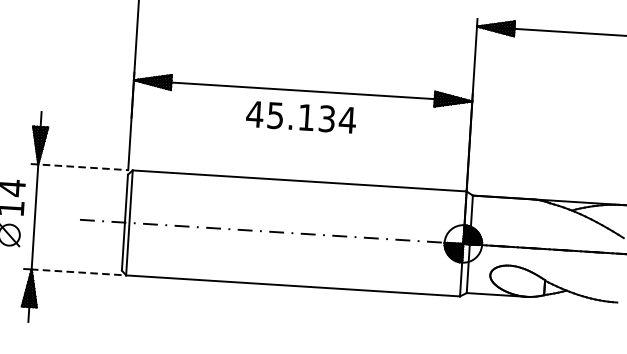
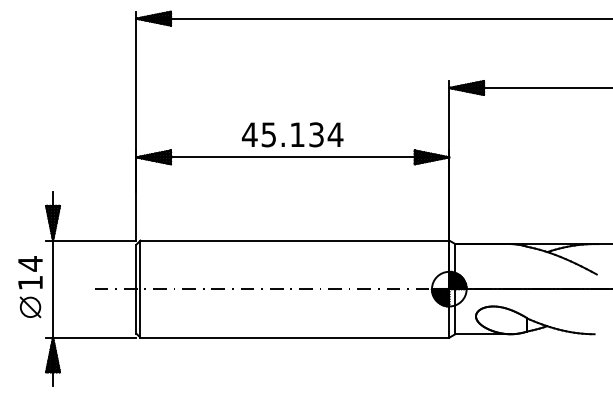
text: (301, 116) -> (292, 134), moved
line: (79, 166) -> (91, 240), dashed -> solid
line: (76, 272) -> (94, 337), dashed -> solid

